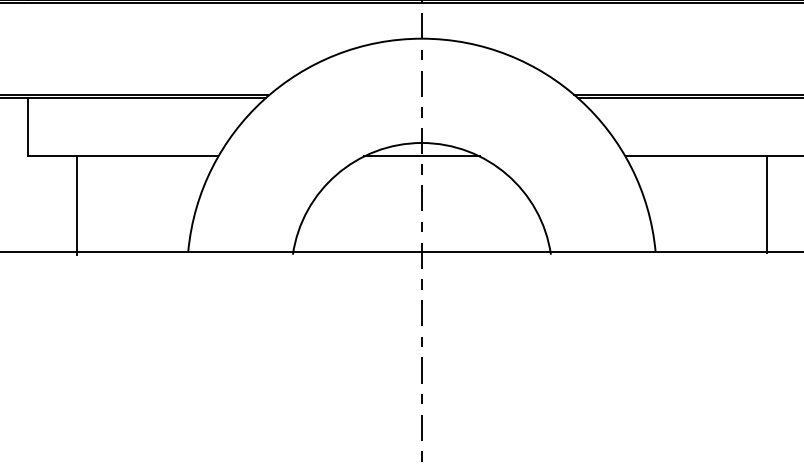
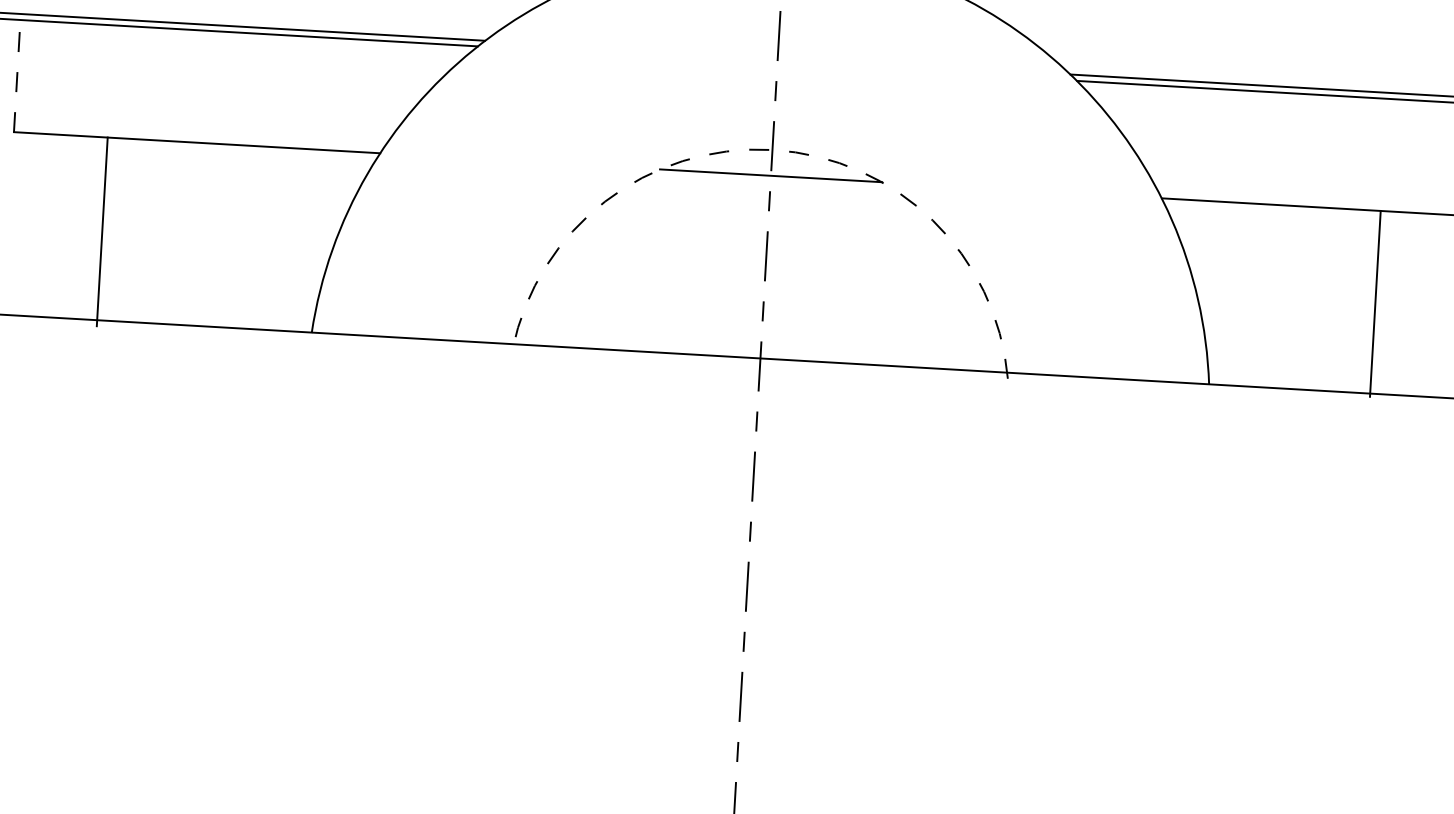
line: (27, 126) -> (16, 74), solid -> dashed
arc: (421, 143) -> (771, 150), solid -> dashed
line: (767, 204) -> (1375, 303), moved

